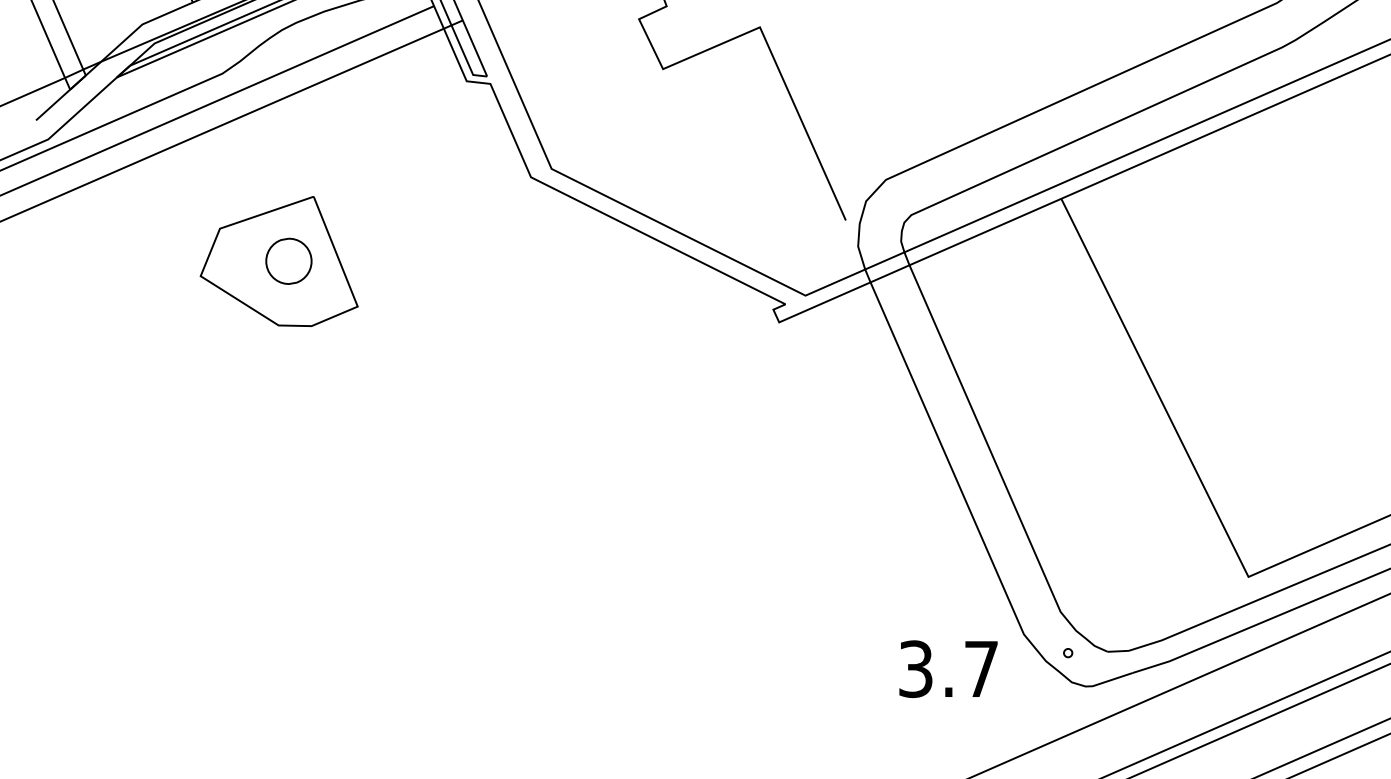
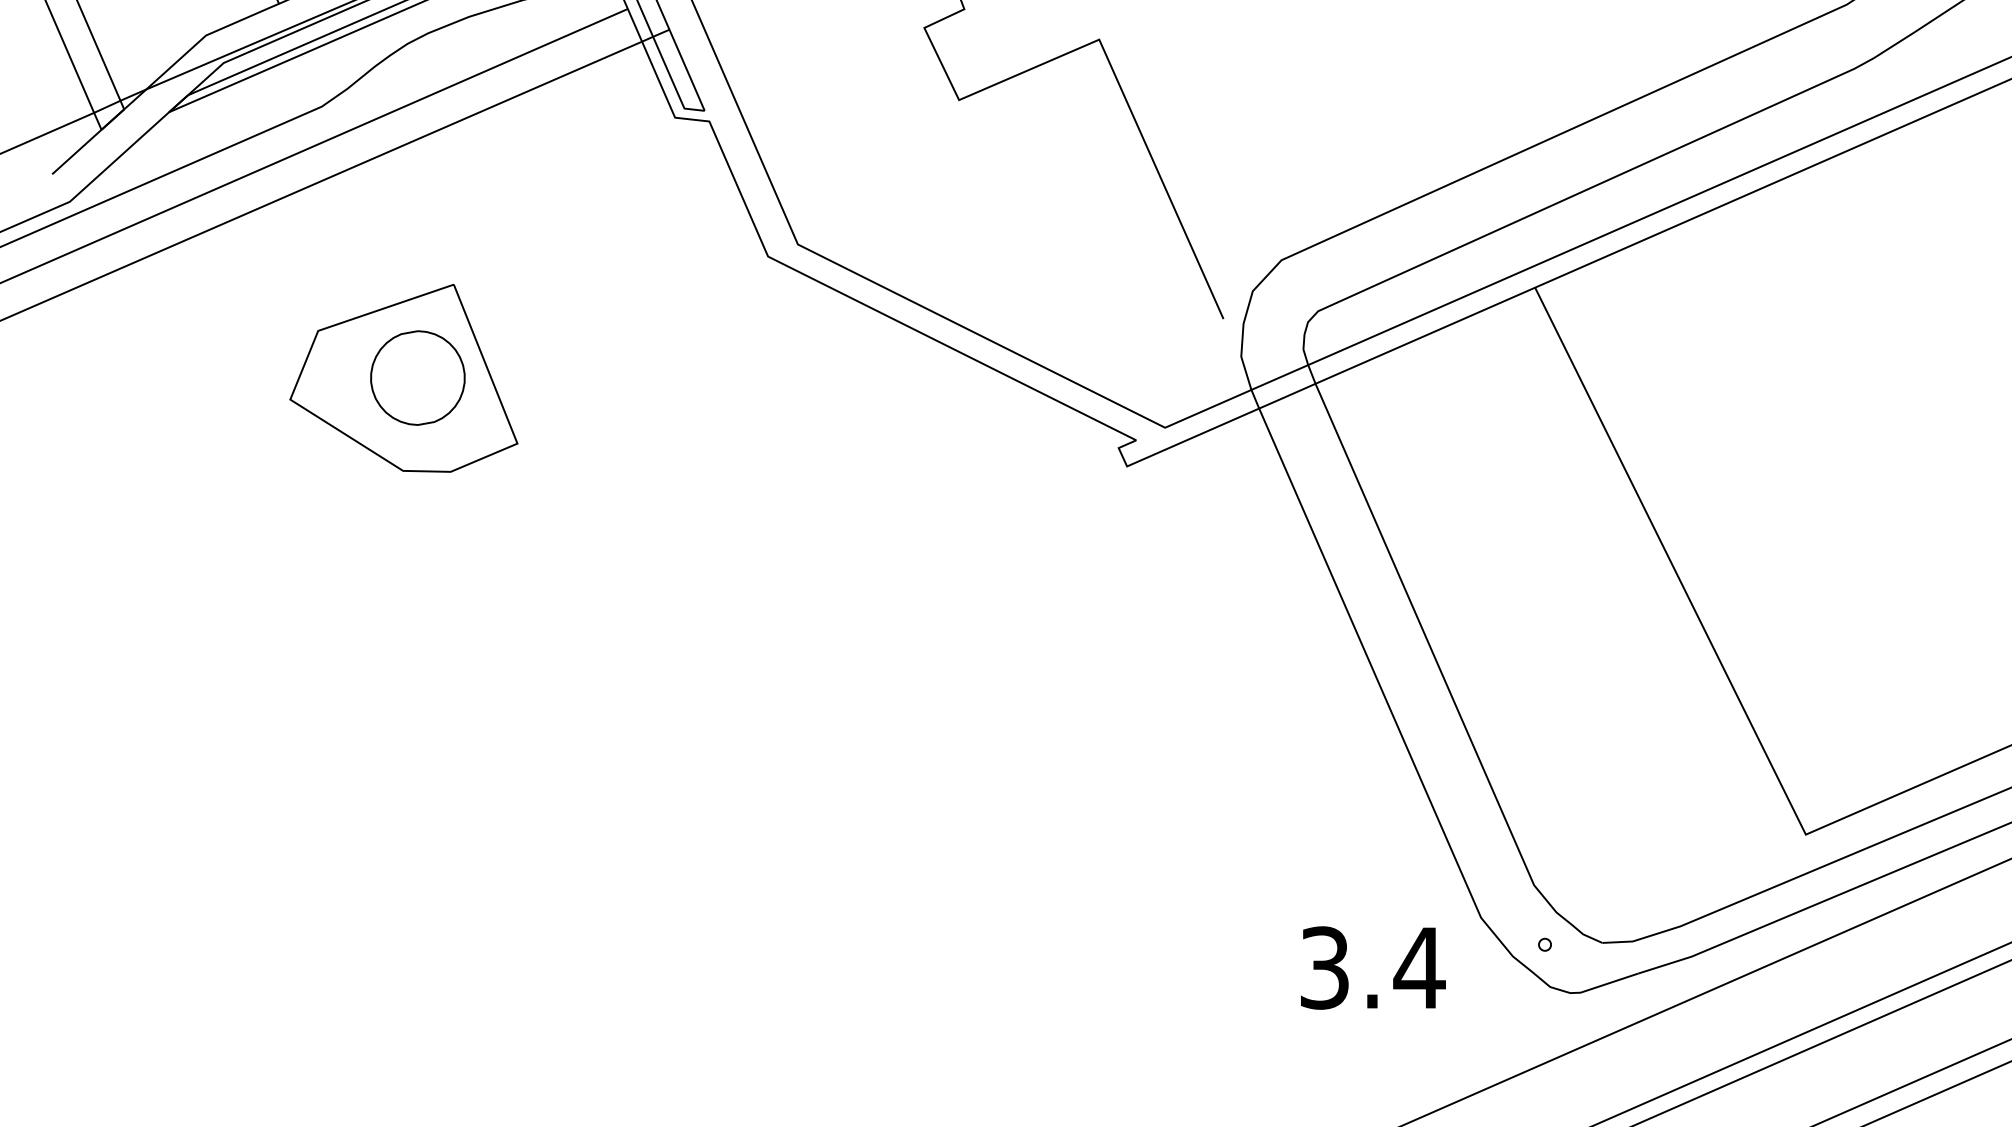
part: (288, 261) -> (417, 378), size x1.43
text: (981, 668) -> (1419, 967), 3.7 -> 3.4

